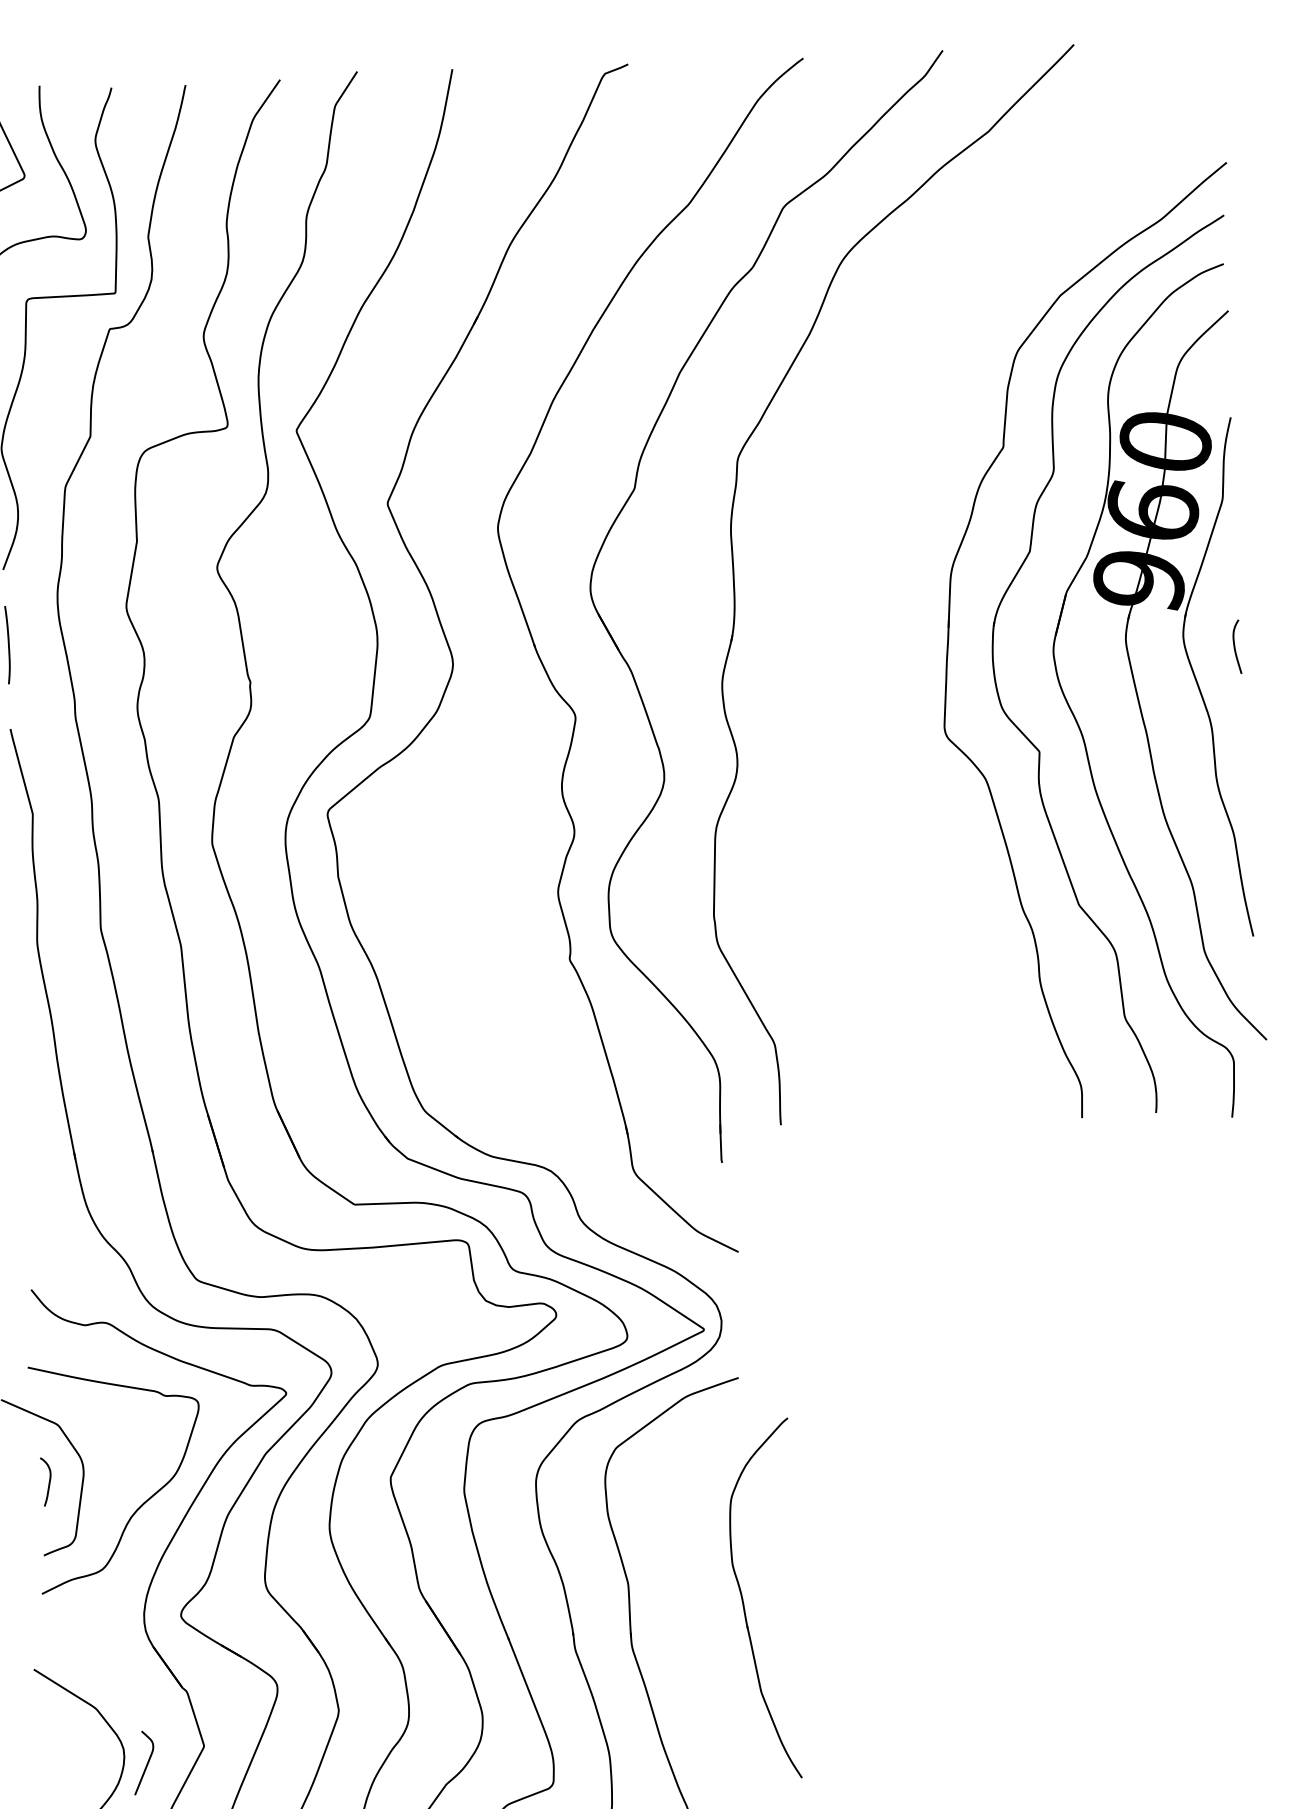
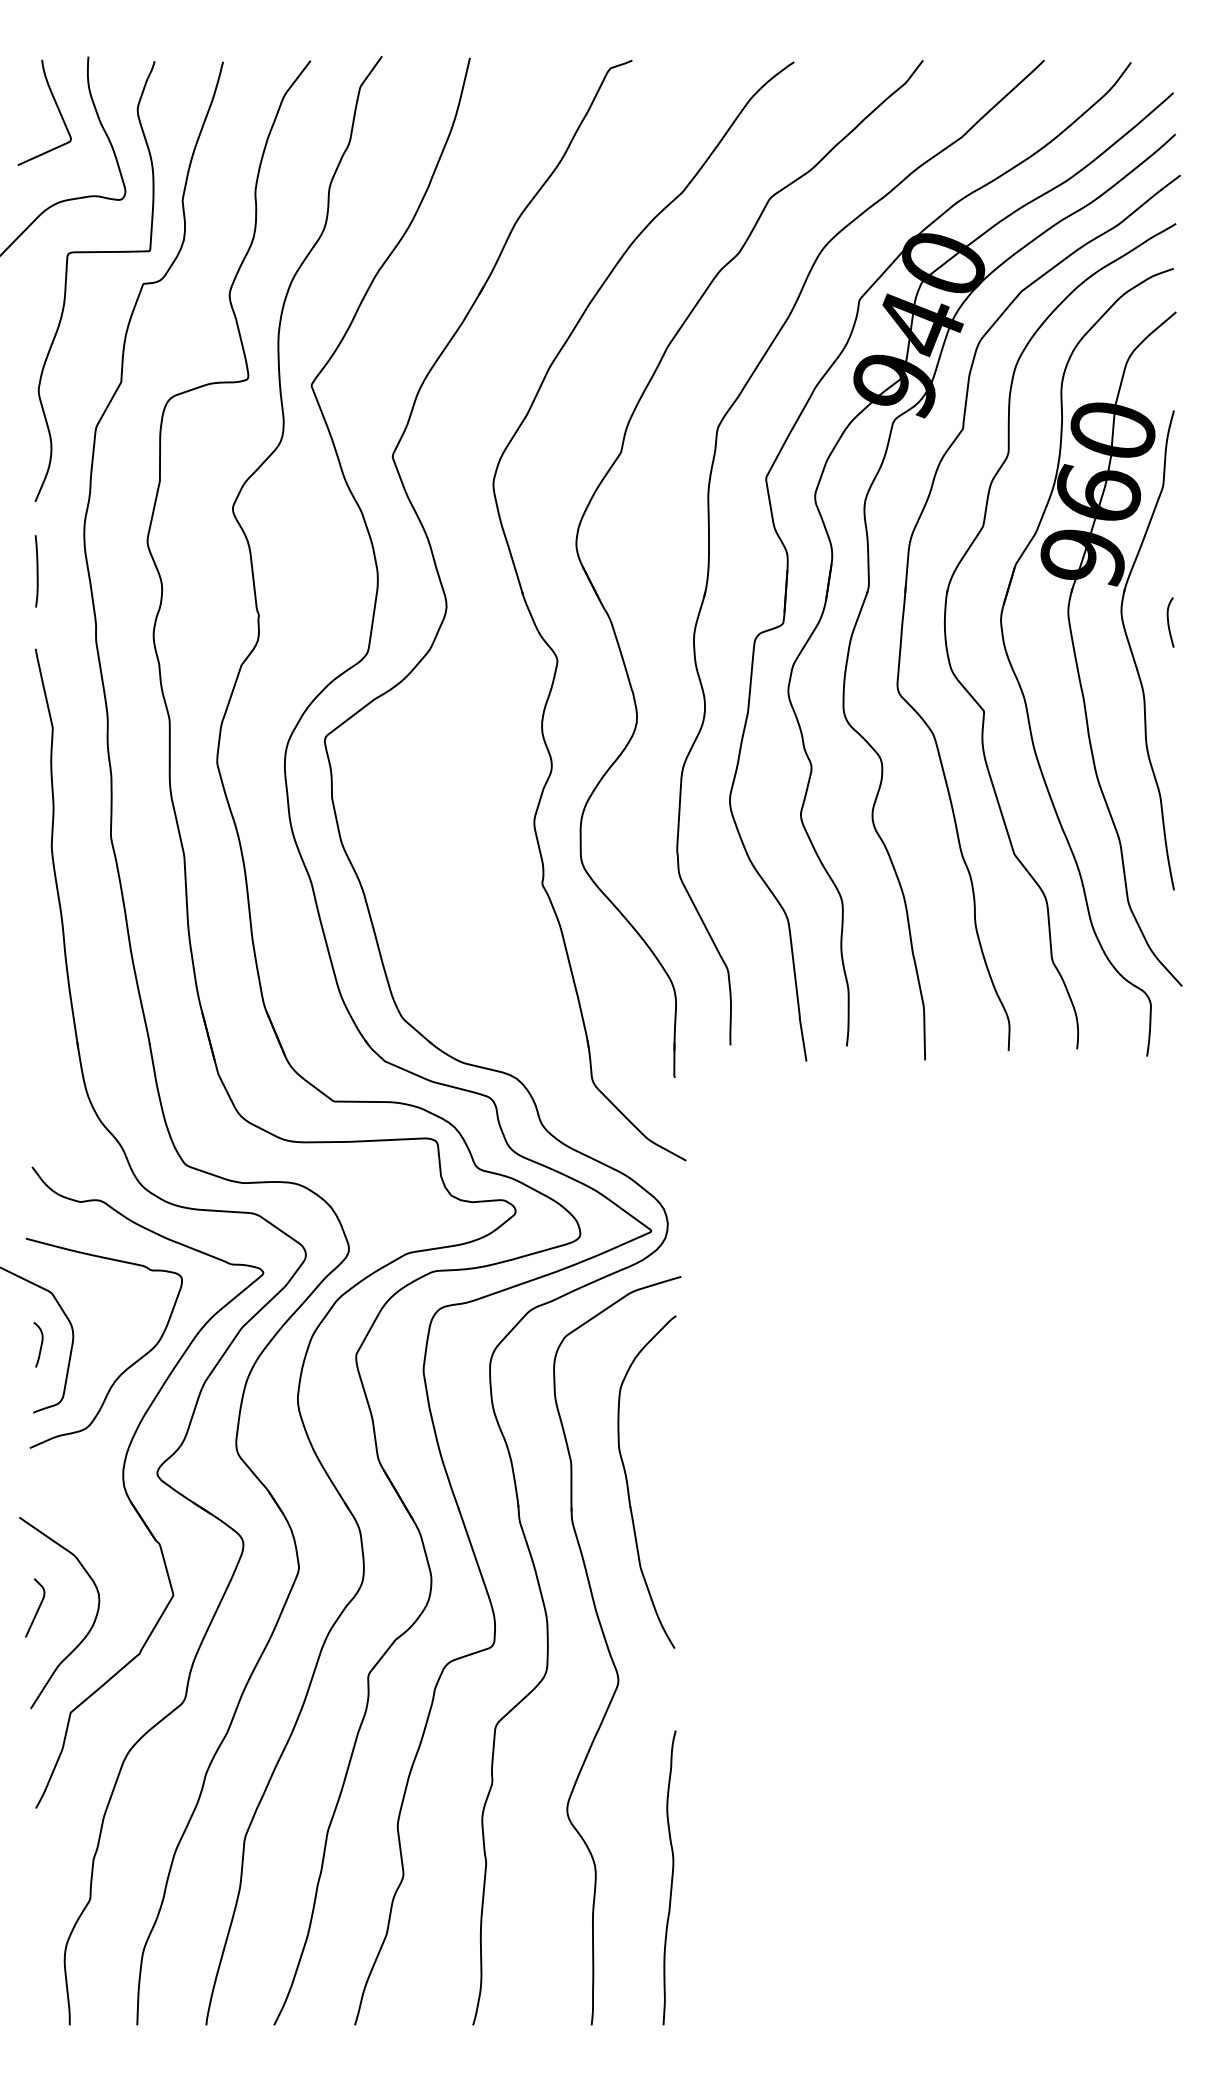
part: (908, 595) -> (869, 561), added
part: (744, 1601) -> (628, 1483), moved
curve: (146, 1763) -> (37, 1608), moved

